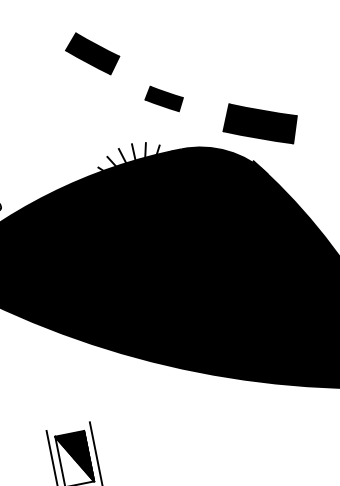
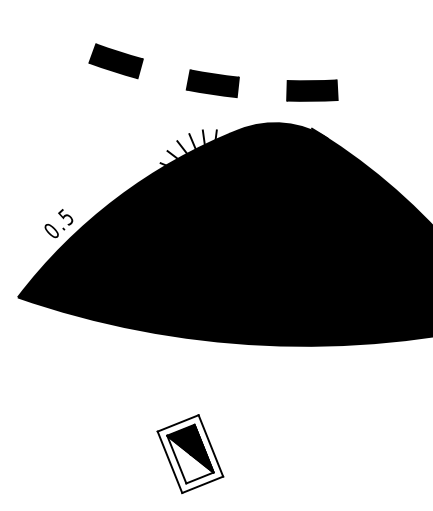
part: (91, 53) -> (115, 61), moved
part: (163, 98) -> (212, 83), size x1.43
part: (261, 123) -> (312, 90), size x0.71
line: (67, 426) -> (177, 423), added

